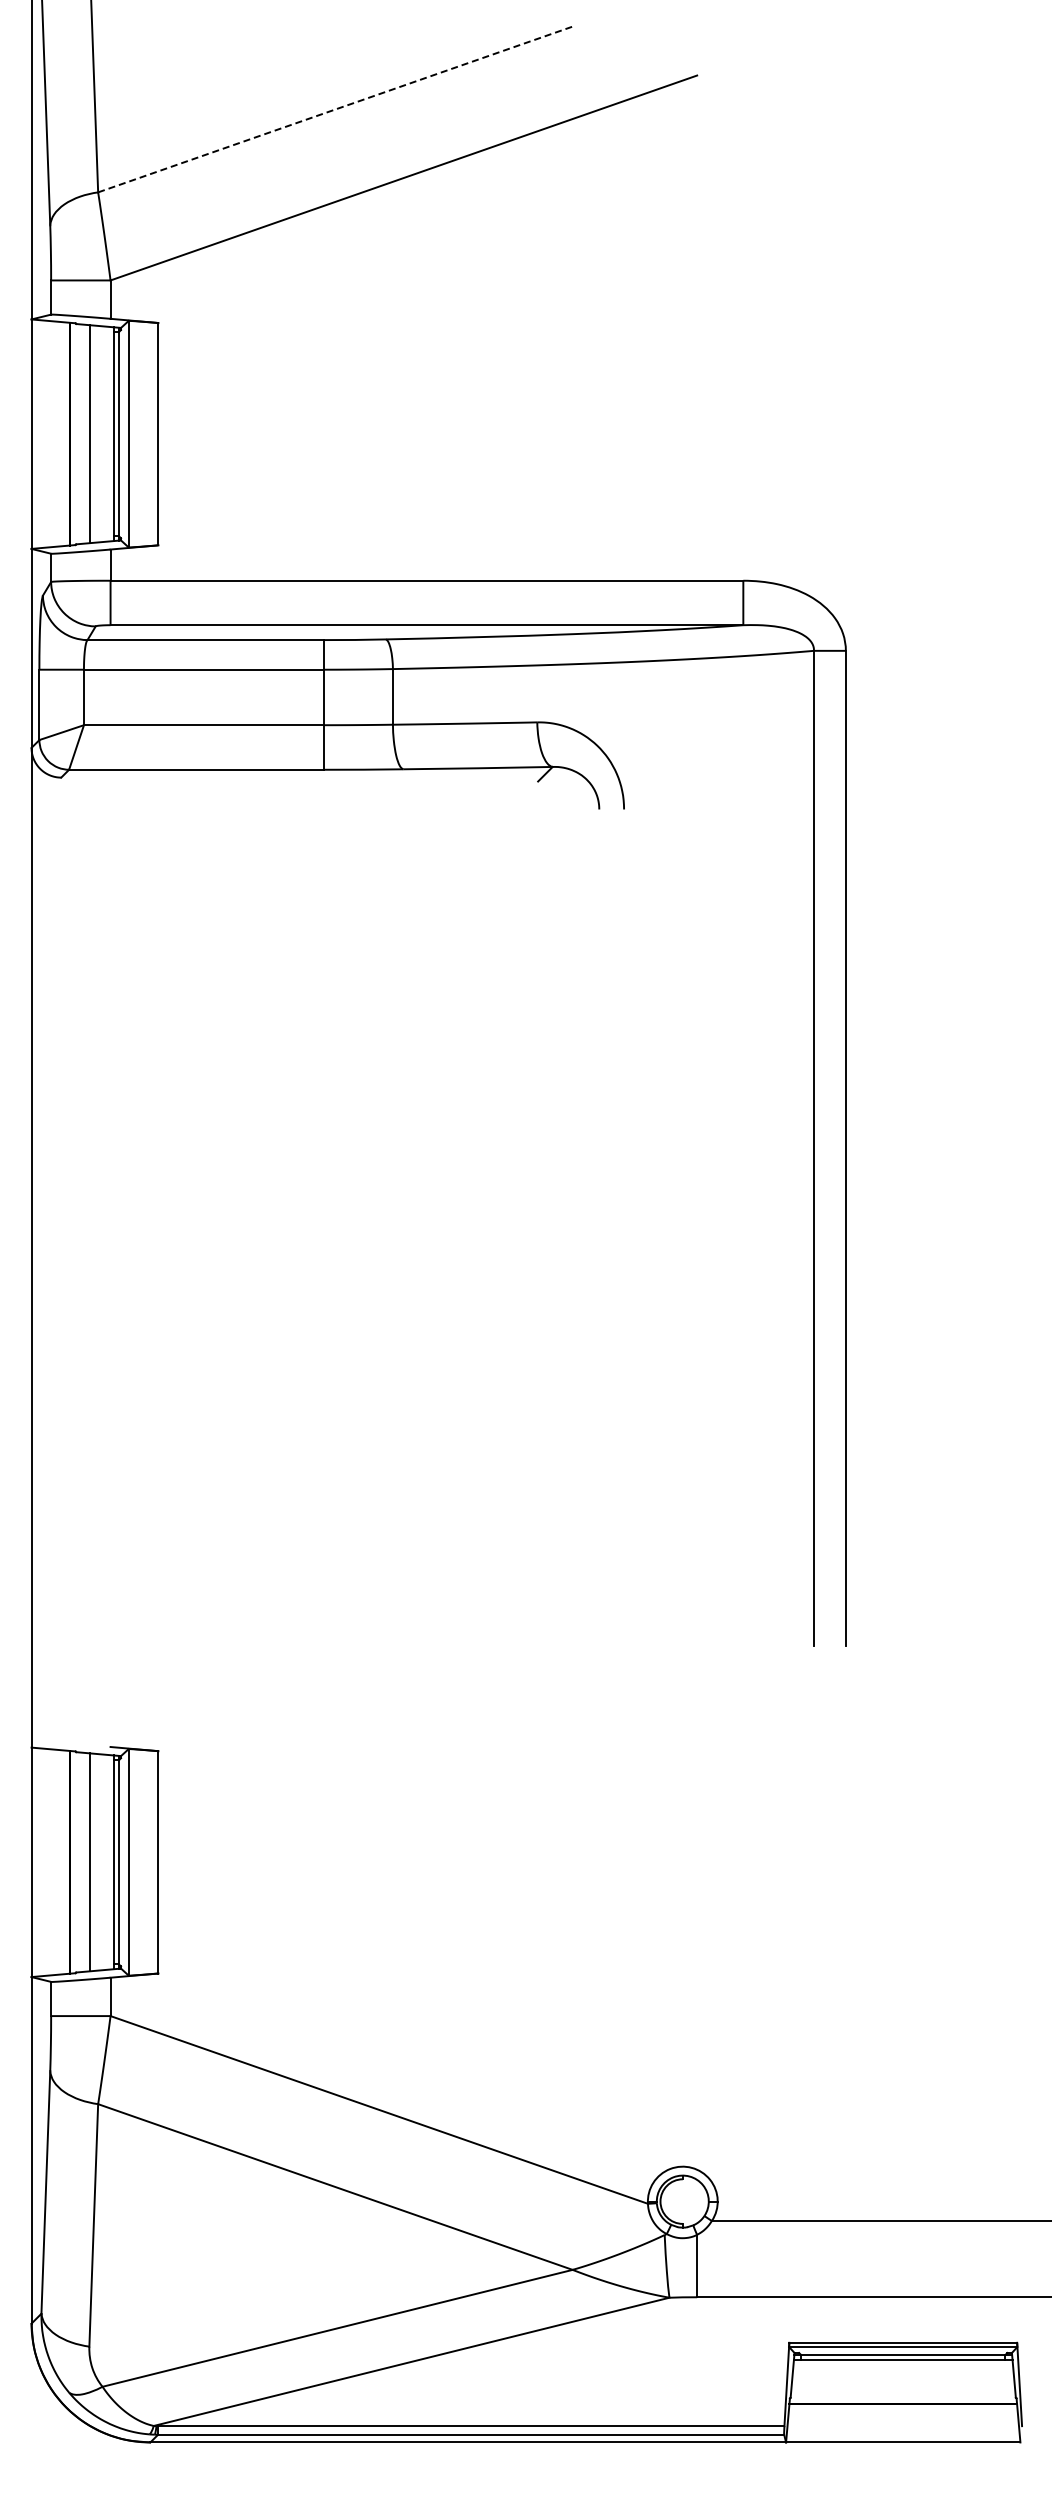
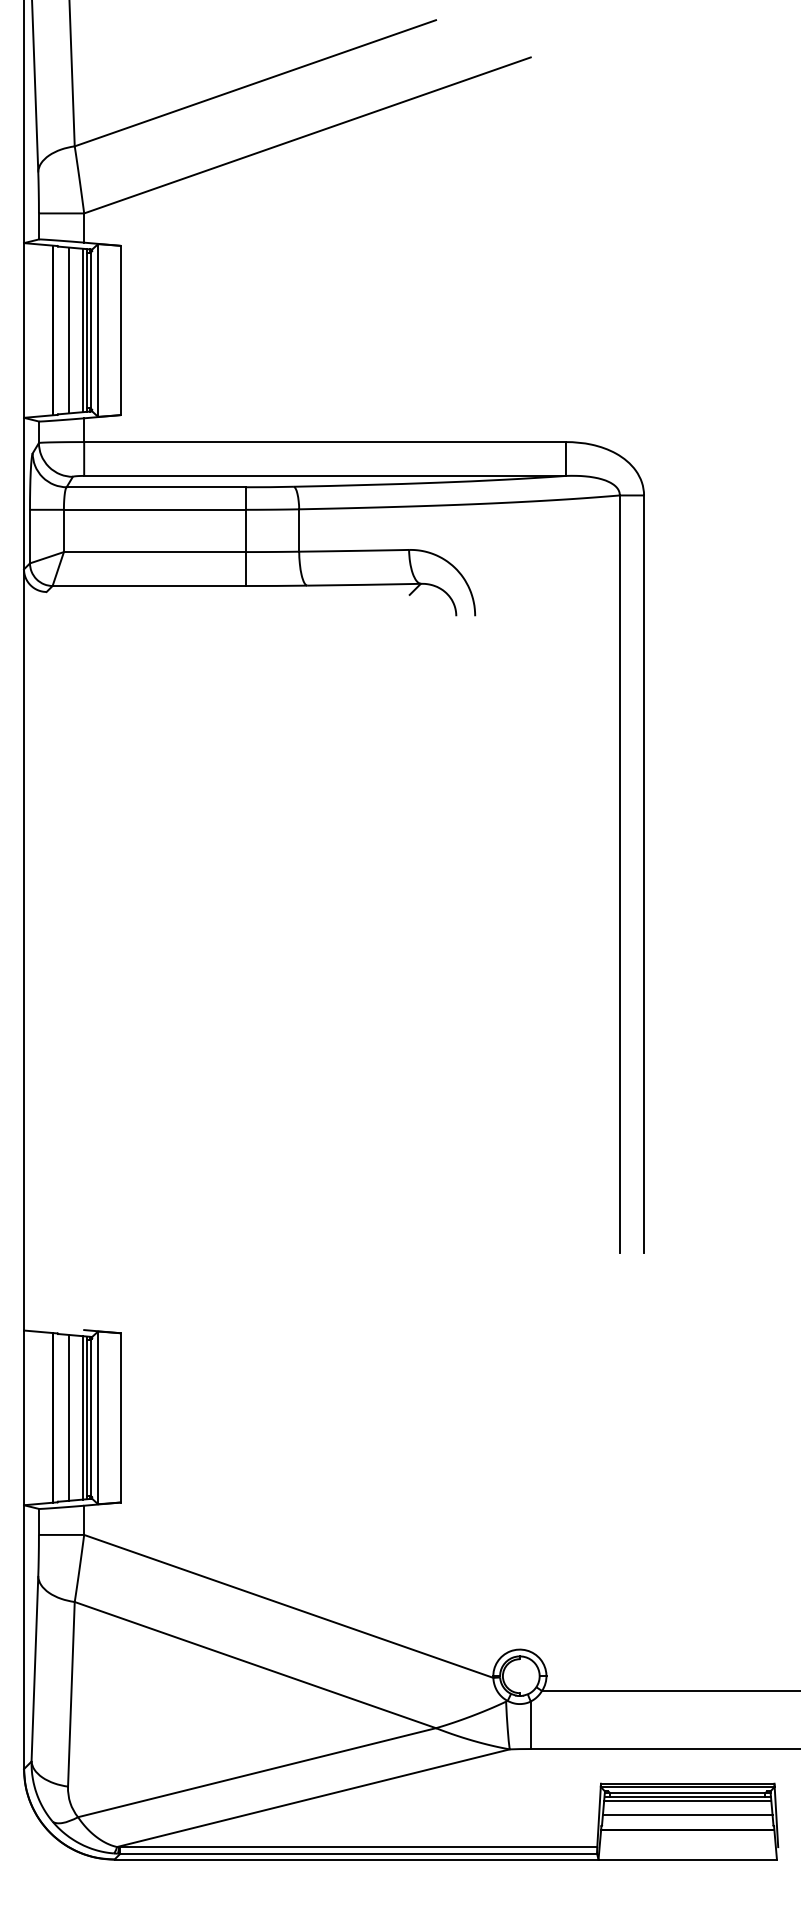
line: (335, 109) -> (255, 83), dashed -> solid
line: (108, 433) -> (82, 329), added
line: (108, 1862) -> (82, 1418), added
line: (903, 2365) -> (687, 1800), added
line: (902, 2384) -> (687, 1815), added

